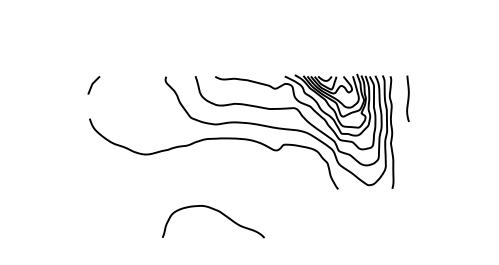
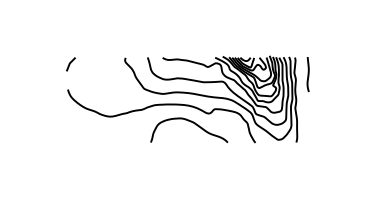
curve: (217, 212) -> (192, 123), moved

